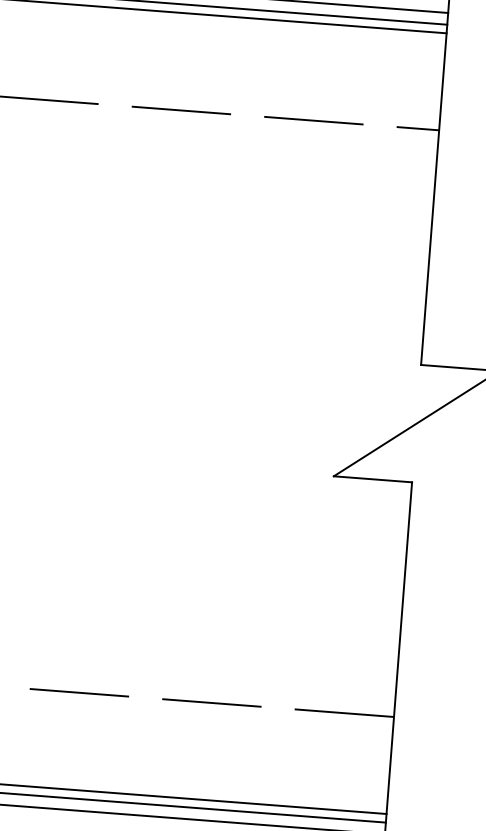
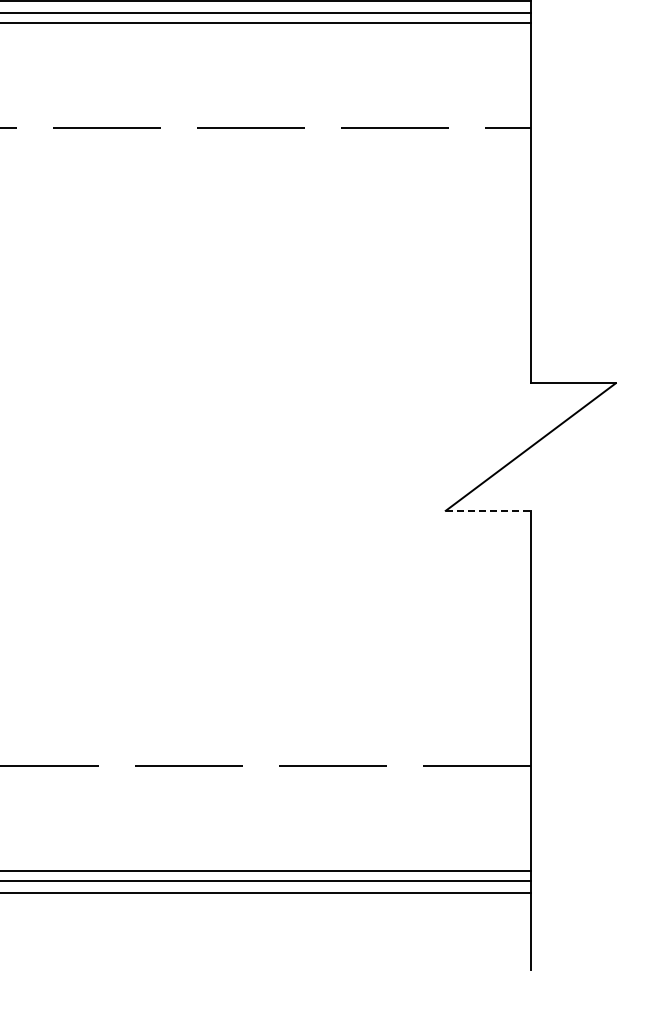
line: (373, 479) -> (488, 510), solid -> dashed

